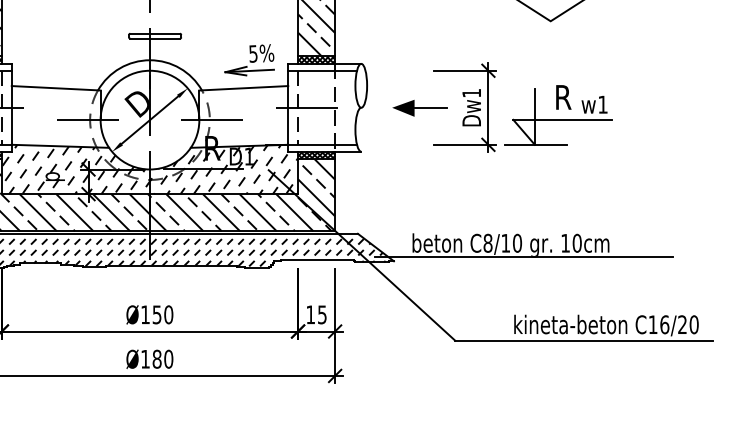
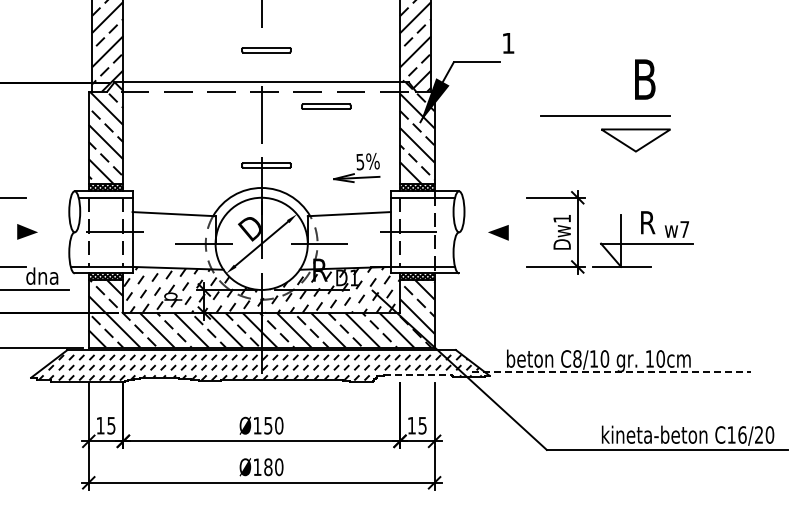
part: (249, 59) -> (356, 167), moved
text: (602, 104) -> (684, 229), w1 -> w7
line: (430, 107) -> (523, 232), removed
line: (524, 256) -> (611, 371), solid -> dashed
line: (317, 259) -> (418, 374), solid -> dashed

